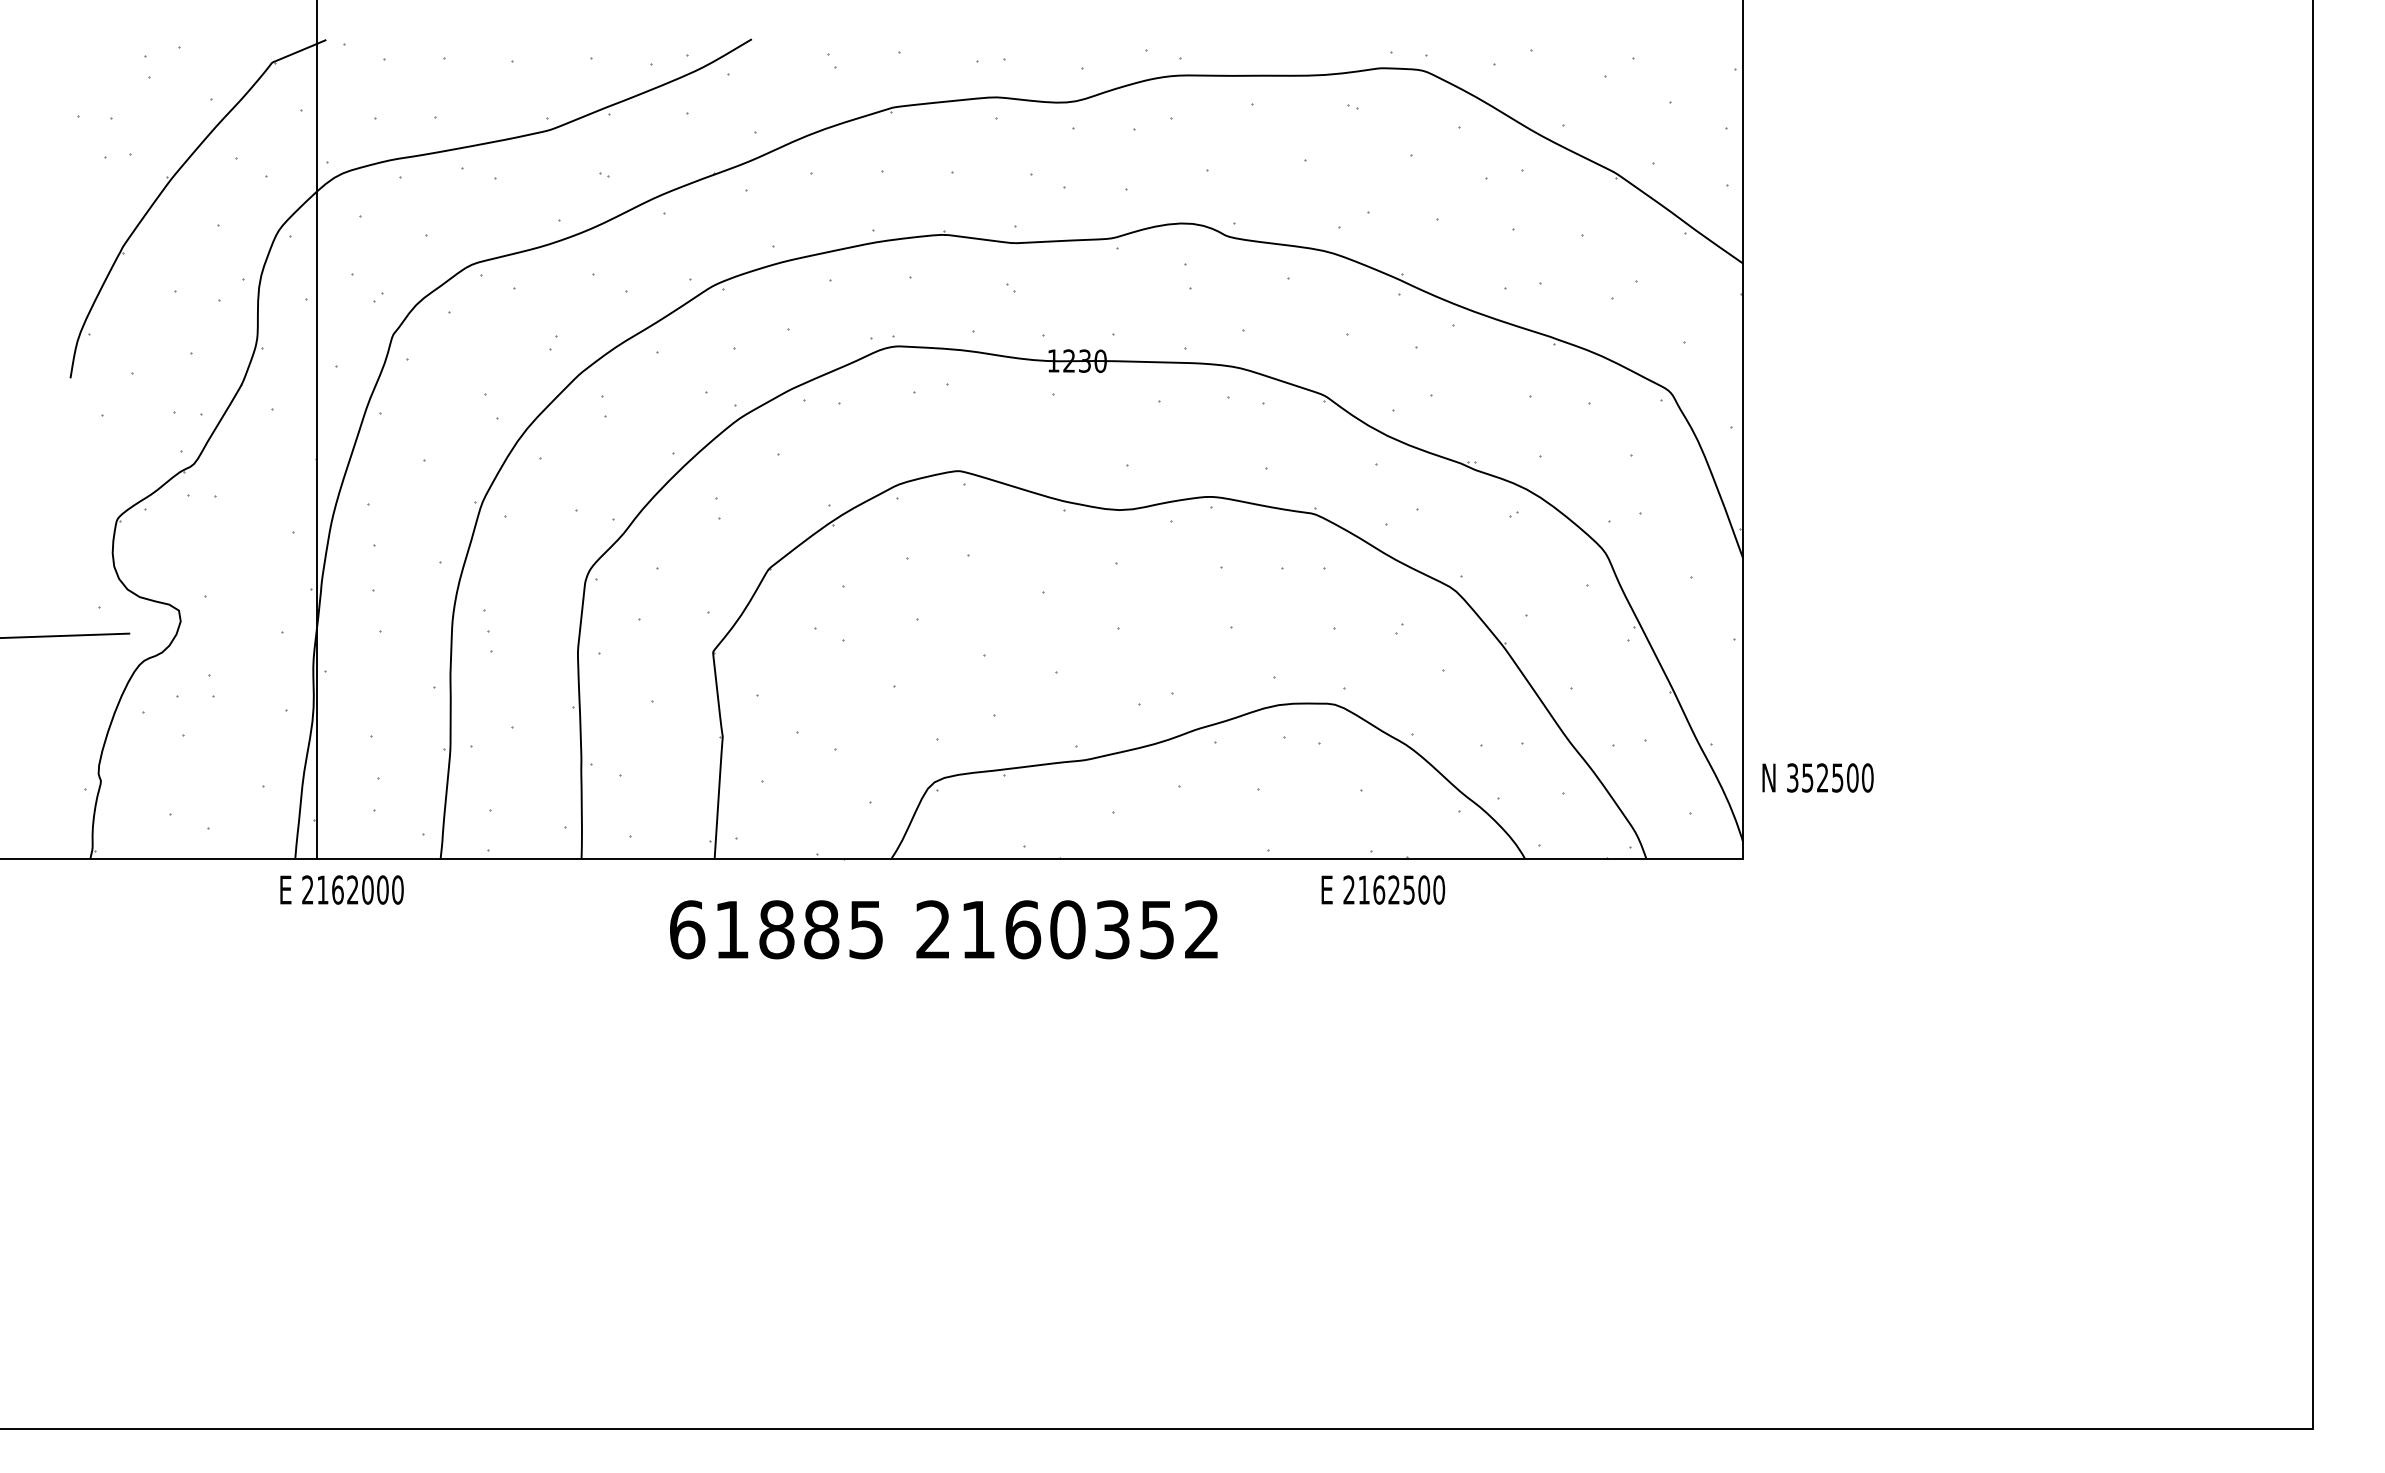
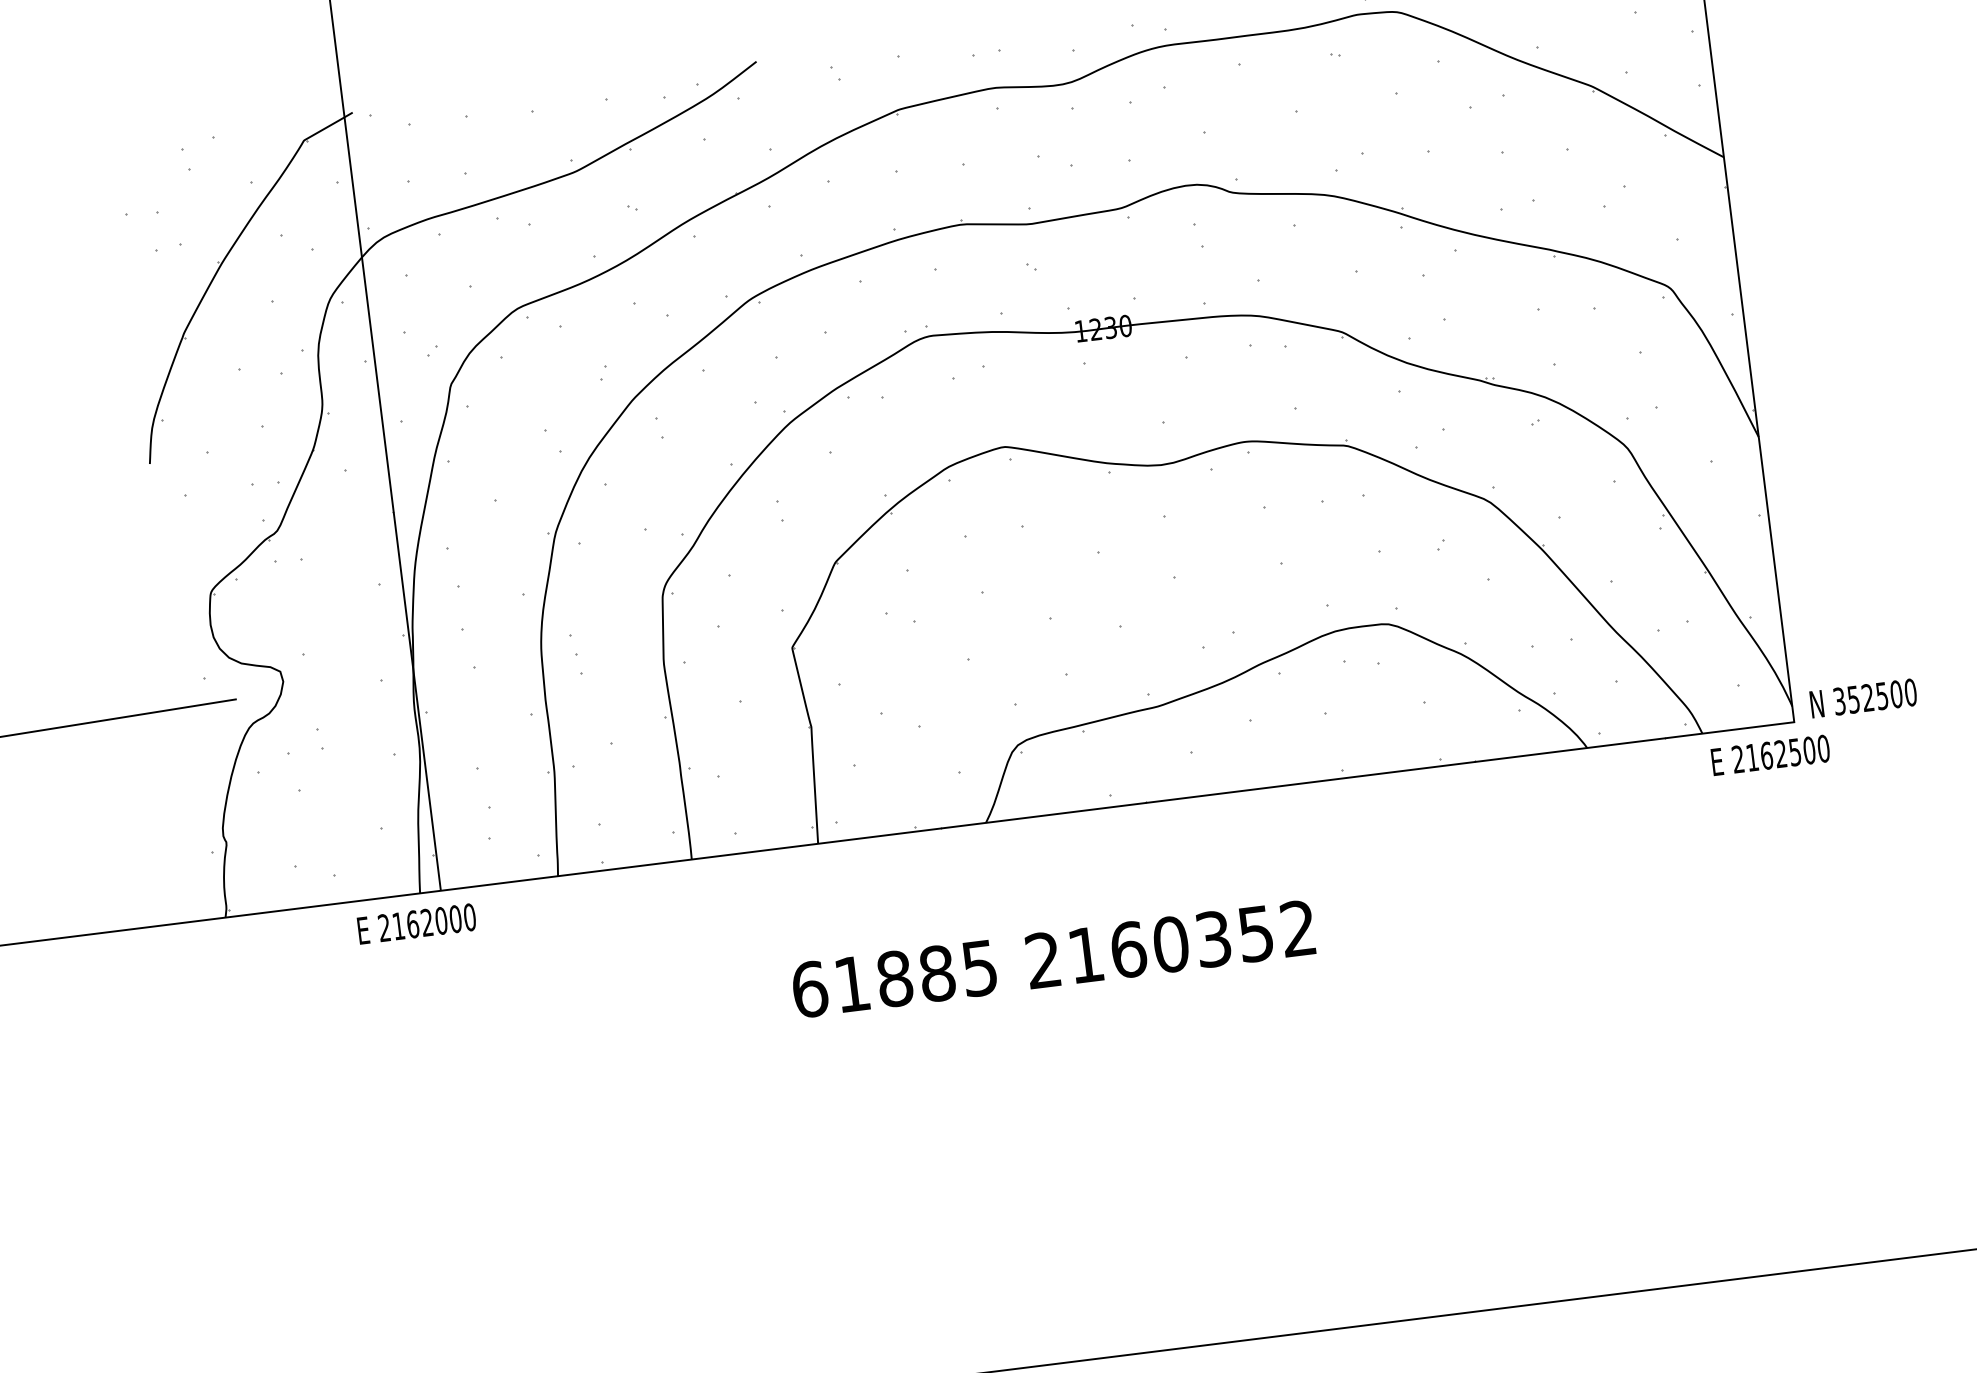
text: (1817, 777) -> (1862, 698), moved
text: (341, 889) -> (416, 923), moved
text: (1383, 889) -> (1770, 754), moved
text: (943, 929) -> (1053, 958), moved

